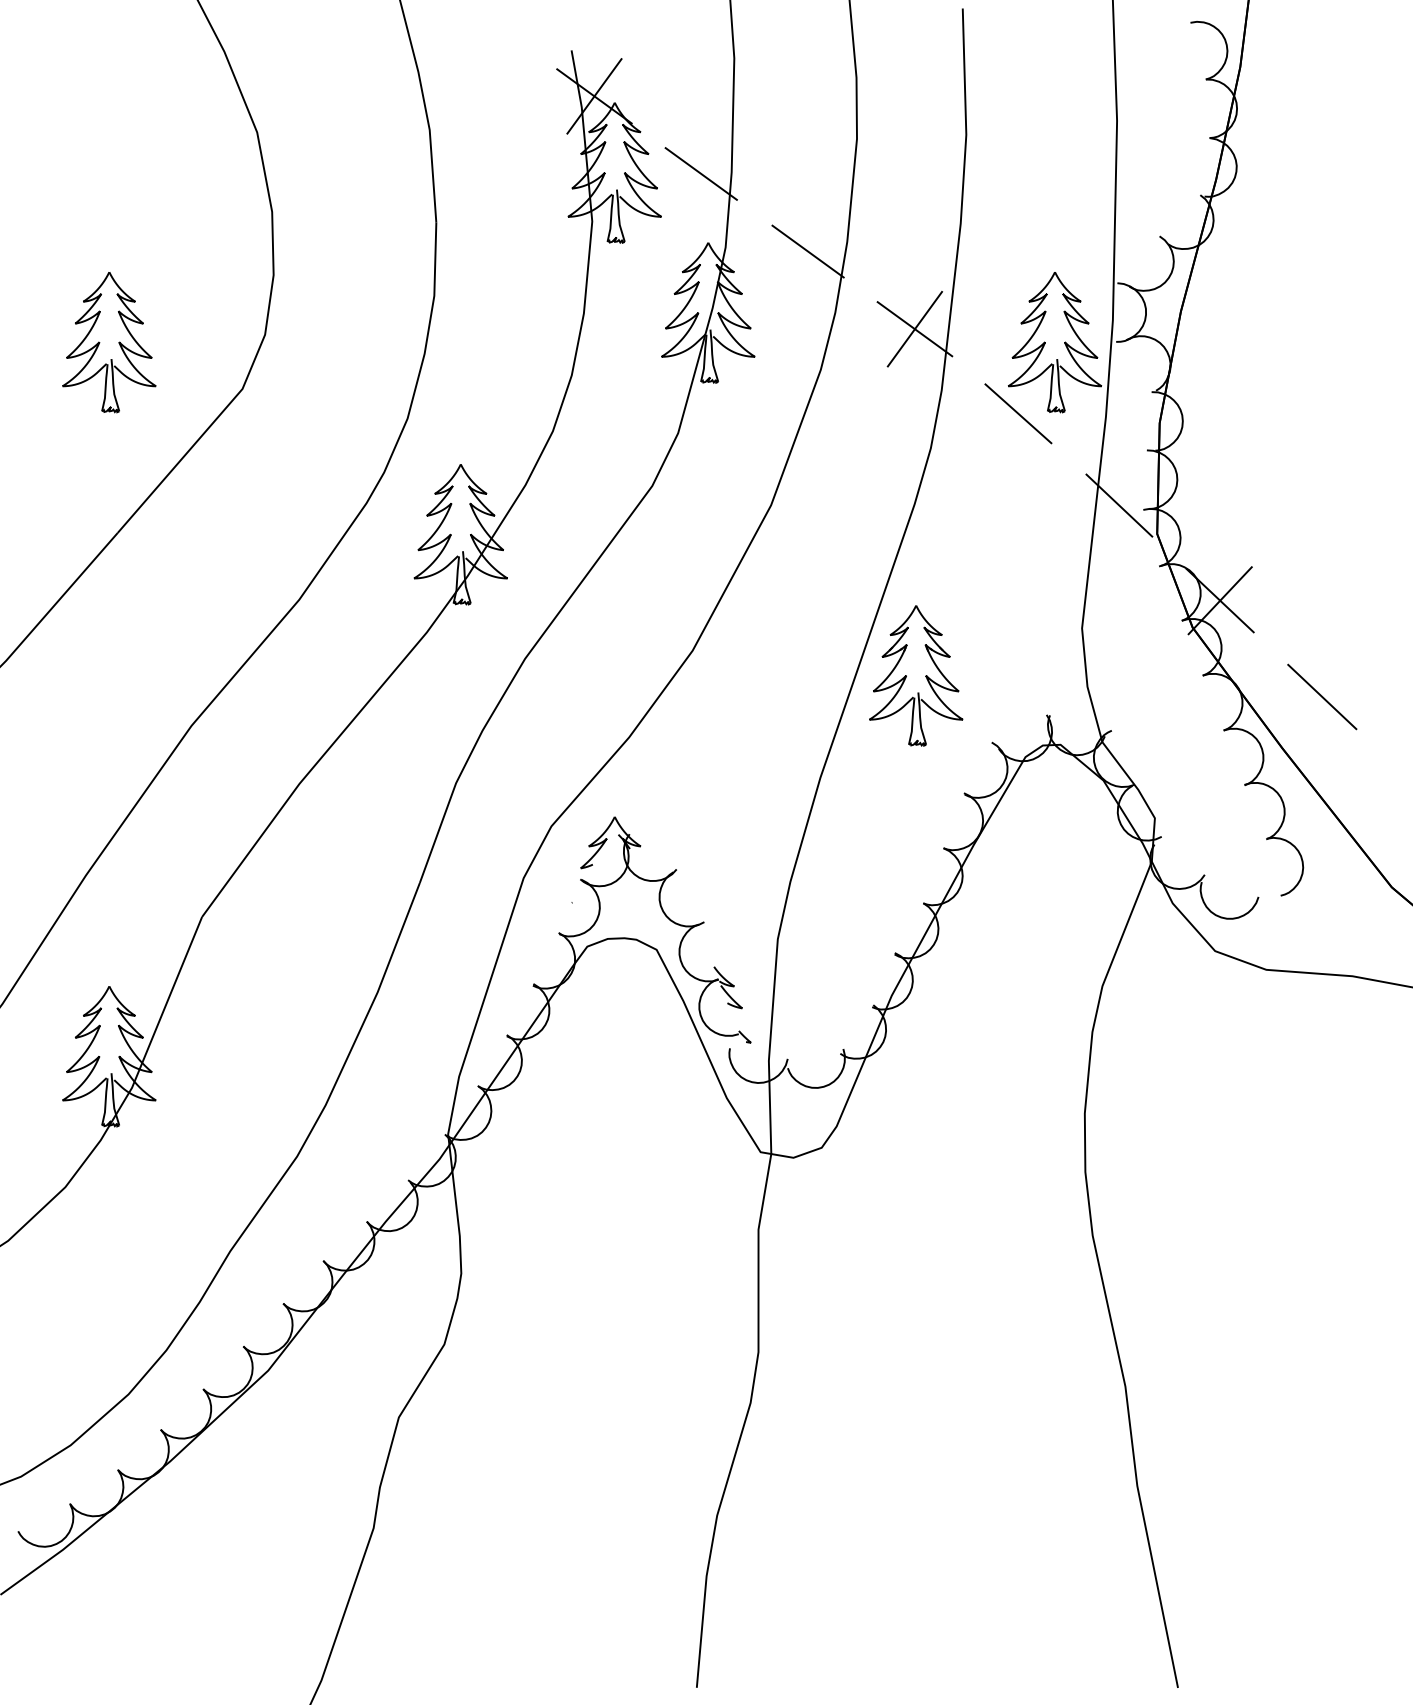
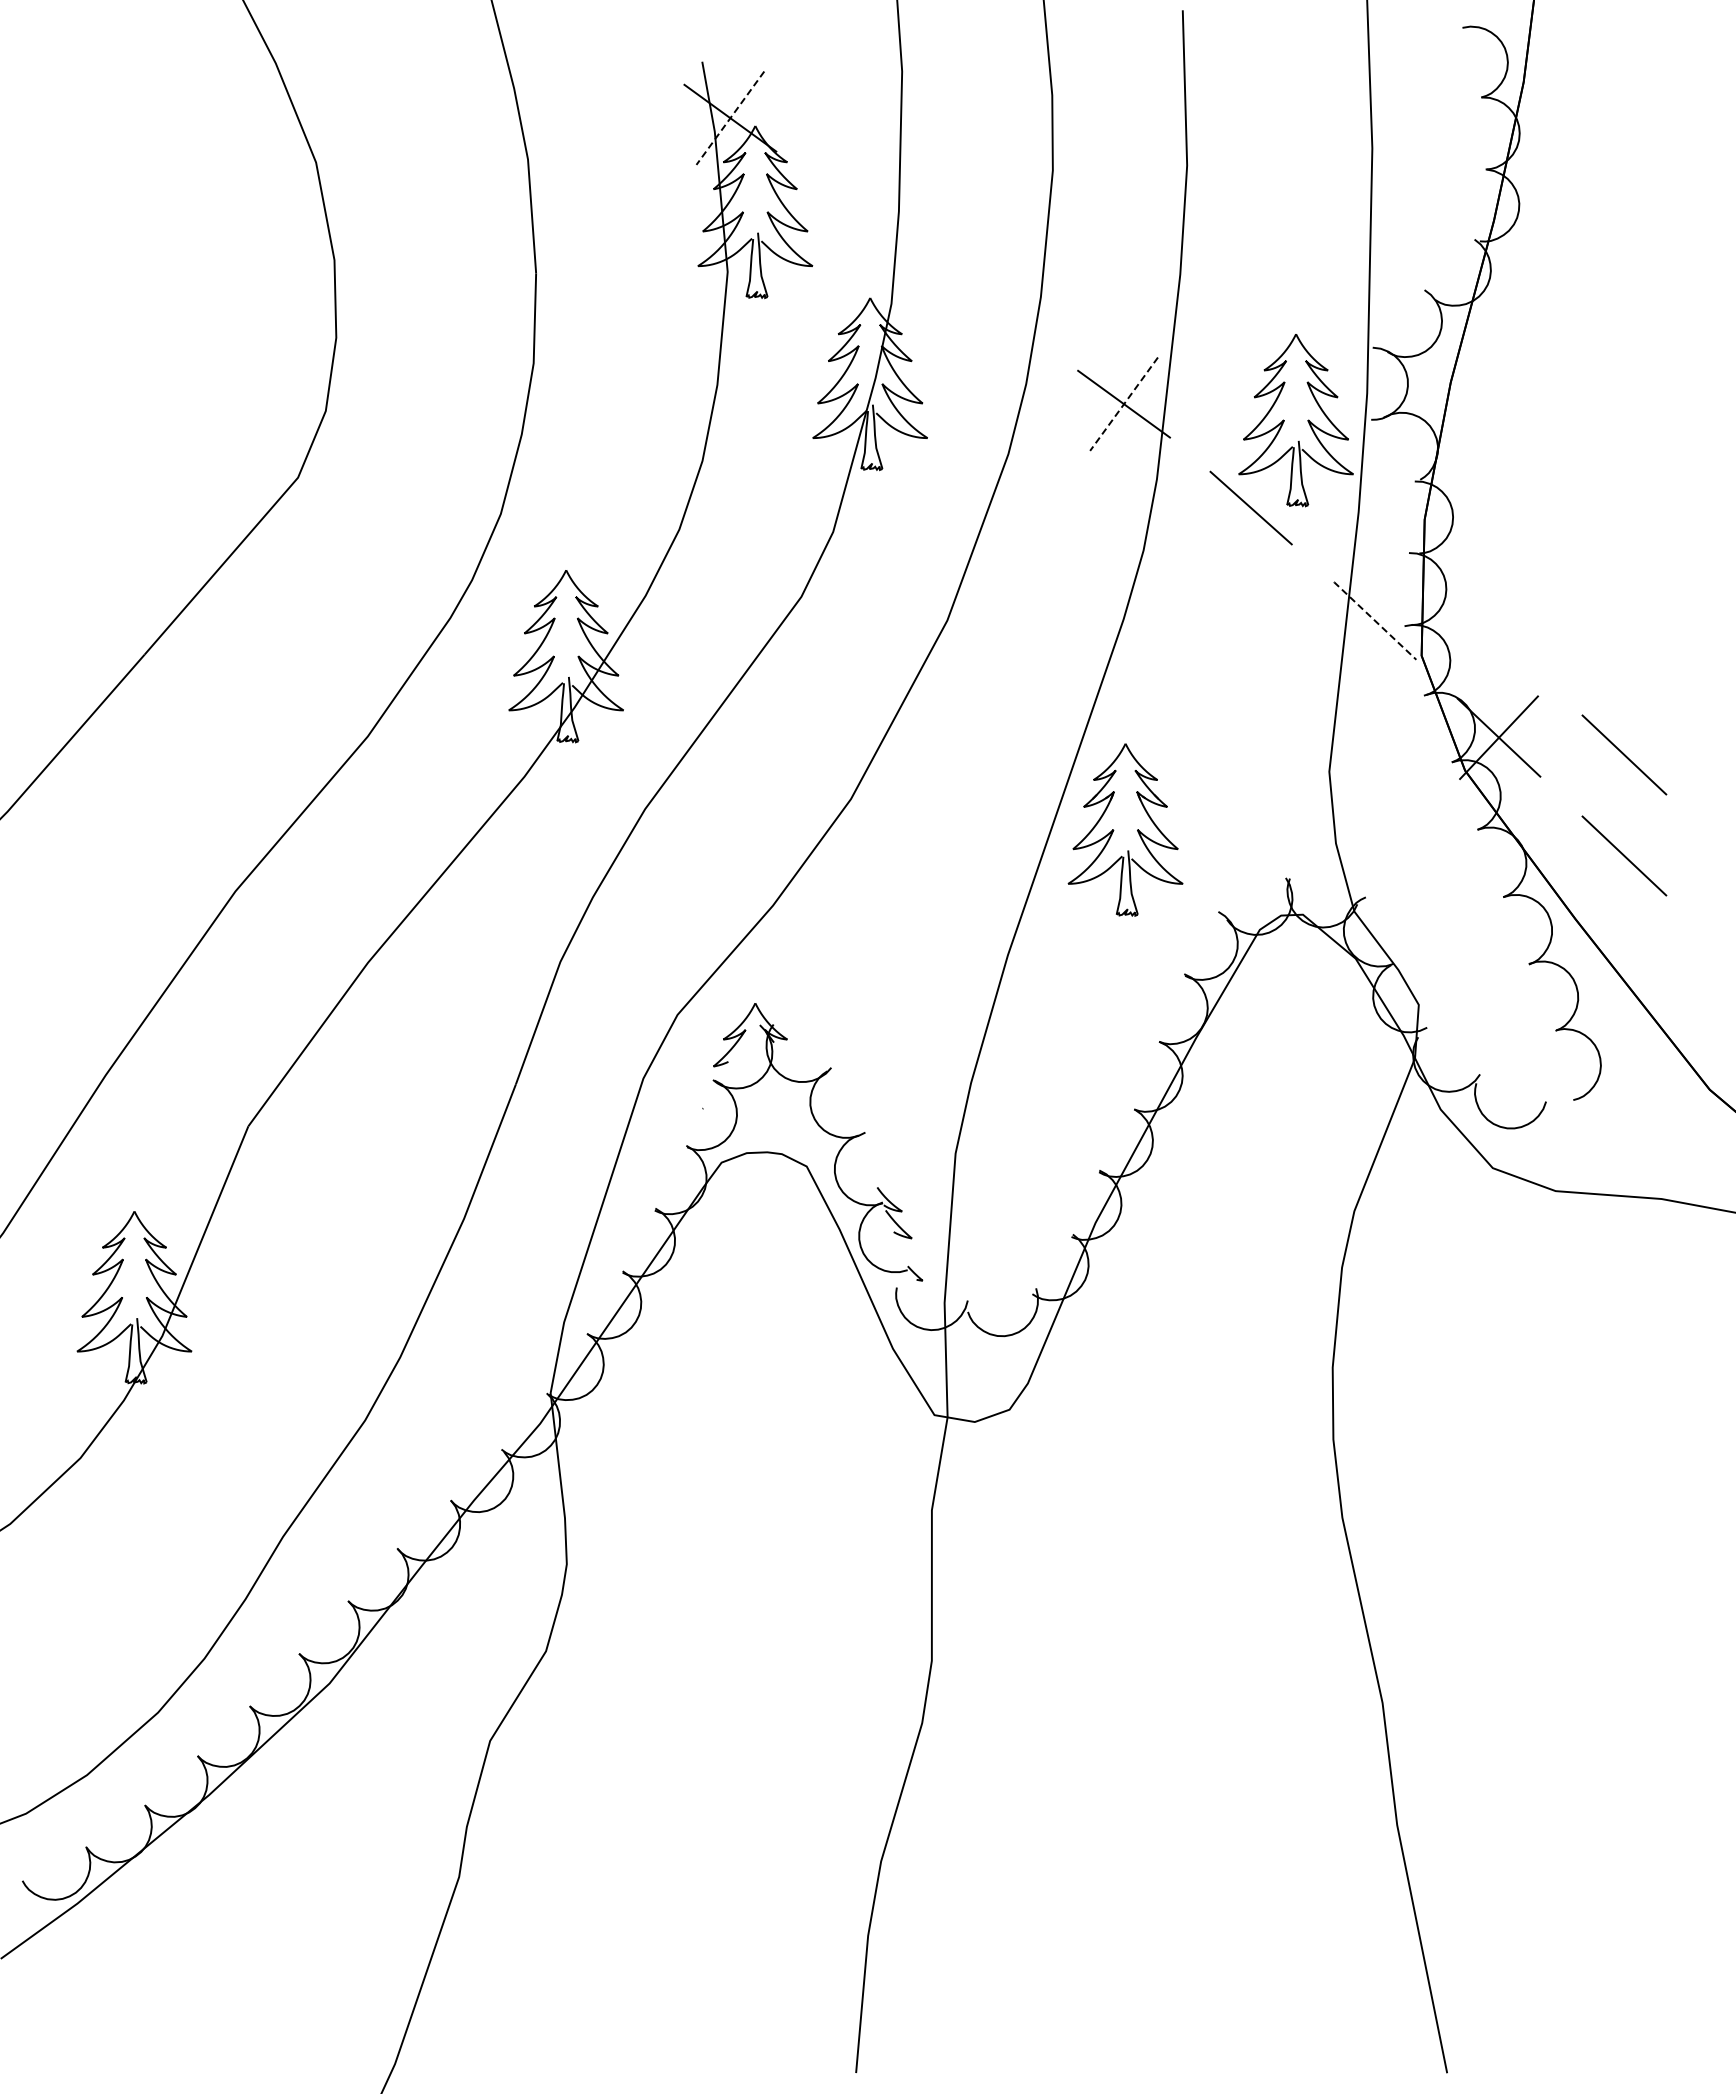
line: (594, 96) -> (730, 118), solid -> dashed
line: (701, 173) -> (861, 213), removed
line: (807, 251) -> (992, 308), removed
line: (915, 329) -> (1124, 404), solid -> dashed
part: (100, 342) -> (123, 420), removed
line: (1119, 505) -> (1375, 620), solid -> dashed
line: (1322, 614) -> (1624, 754), added

